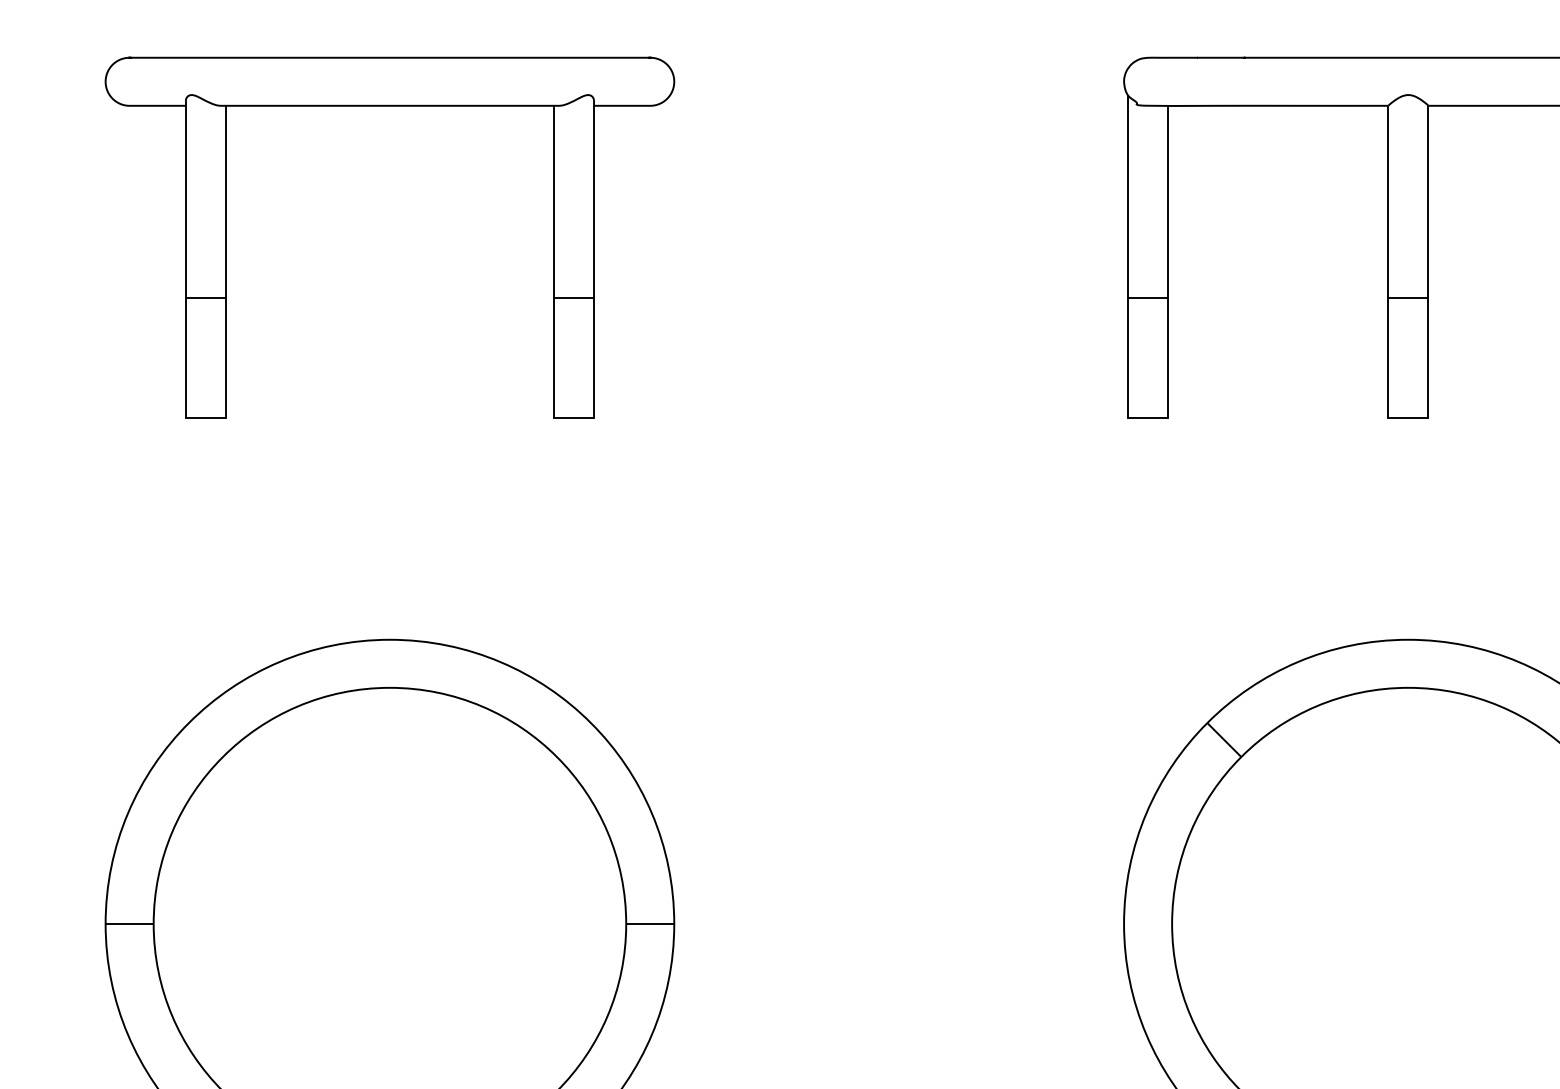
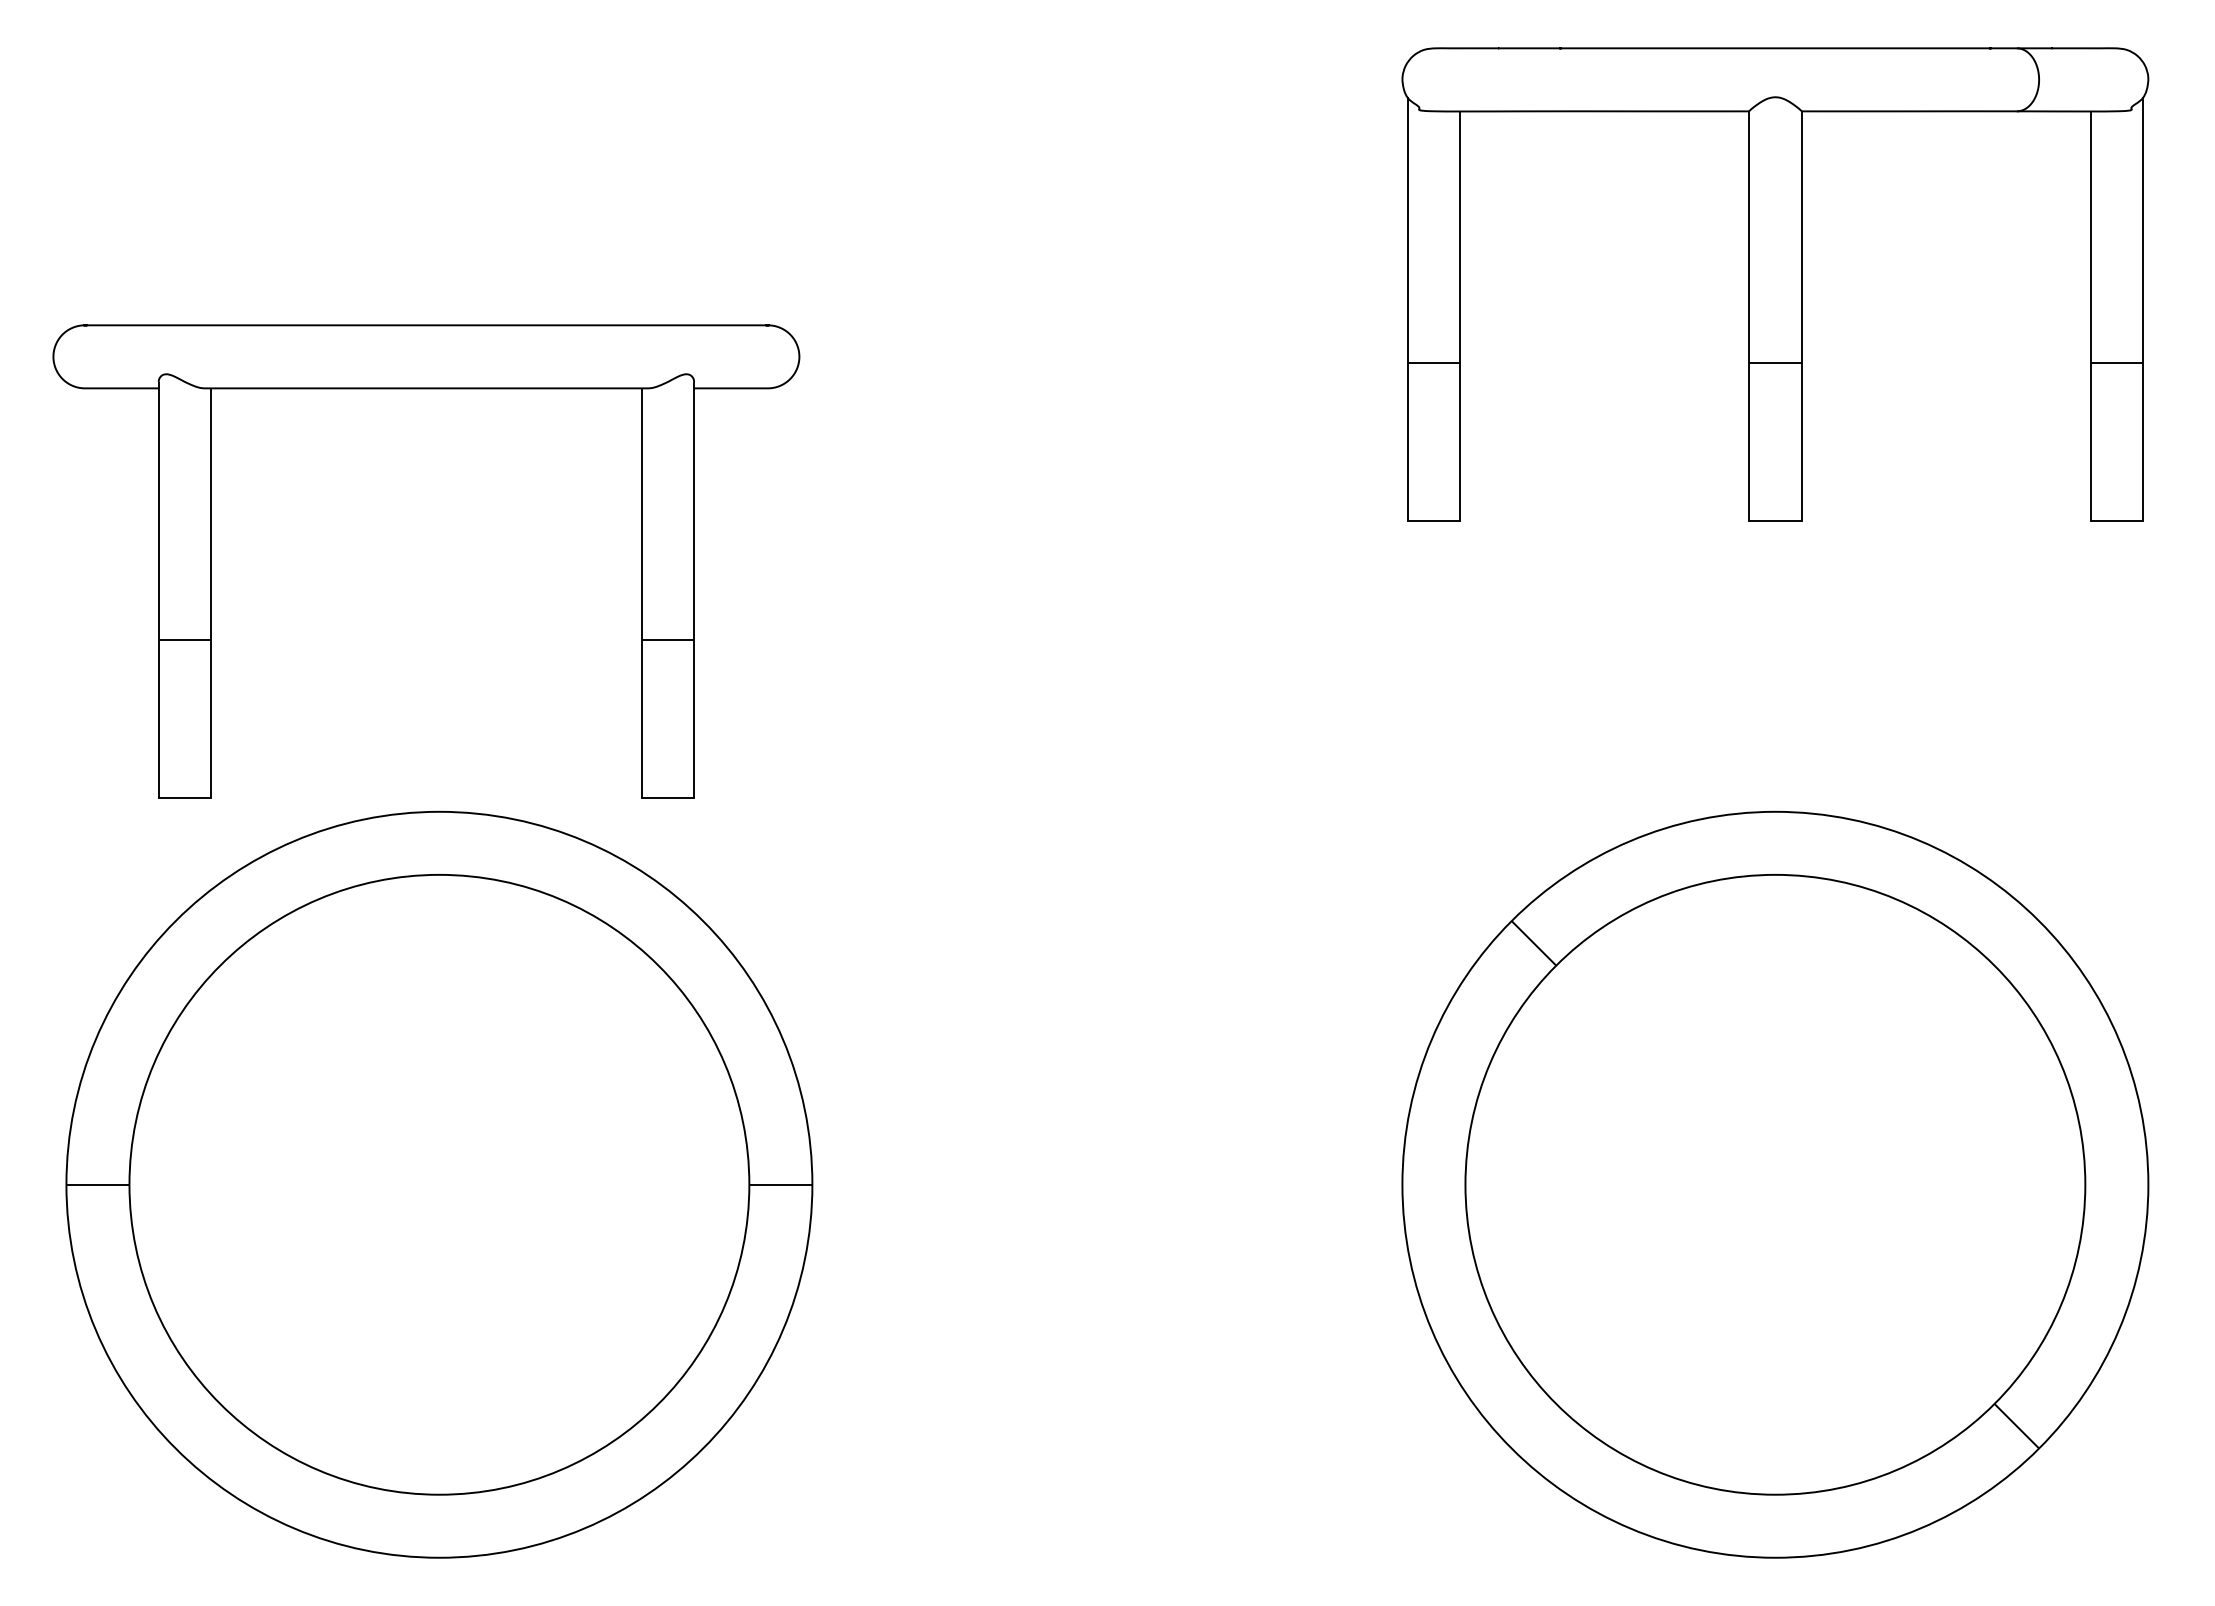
part: (390, 106) -> (426, 389), moved

